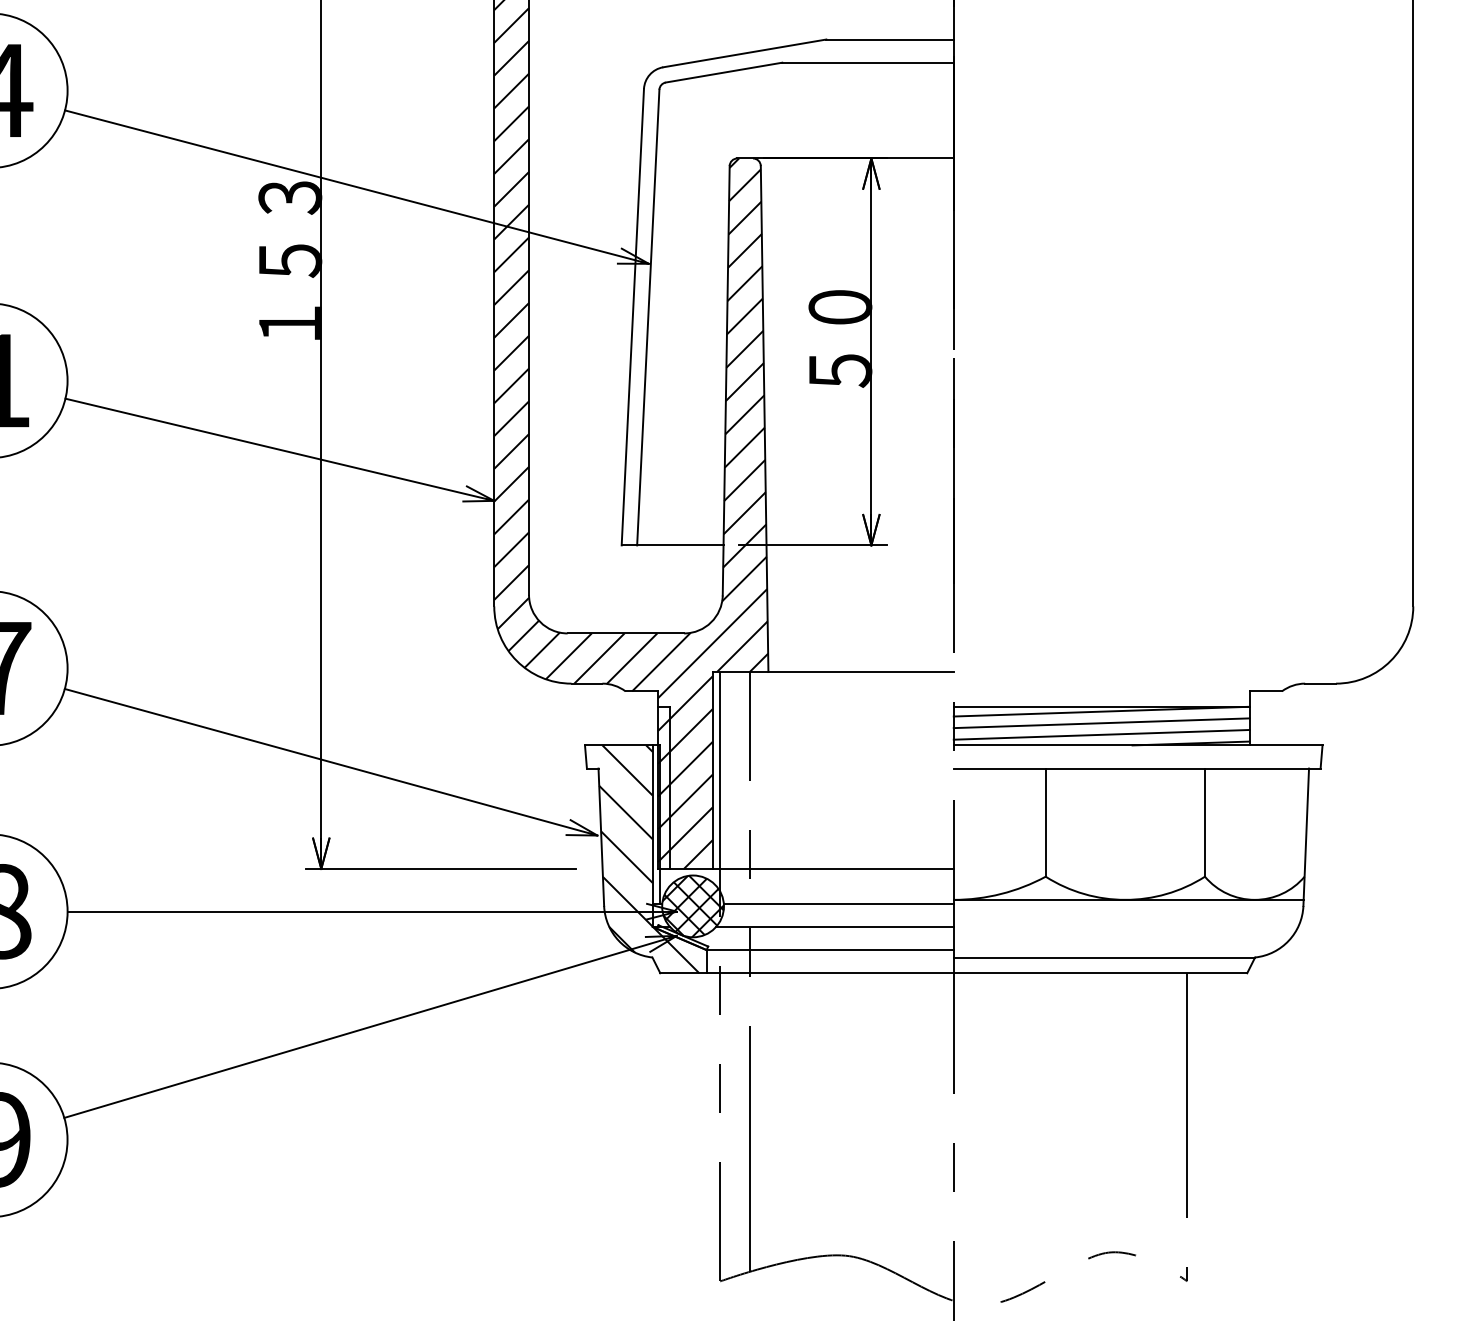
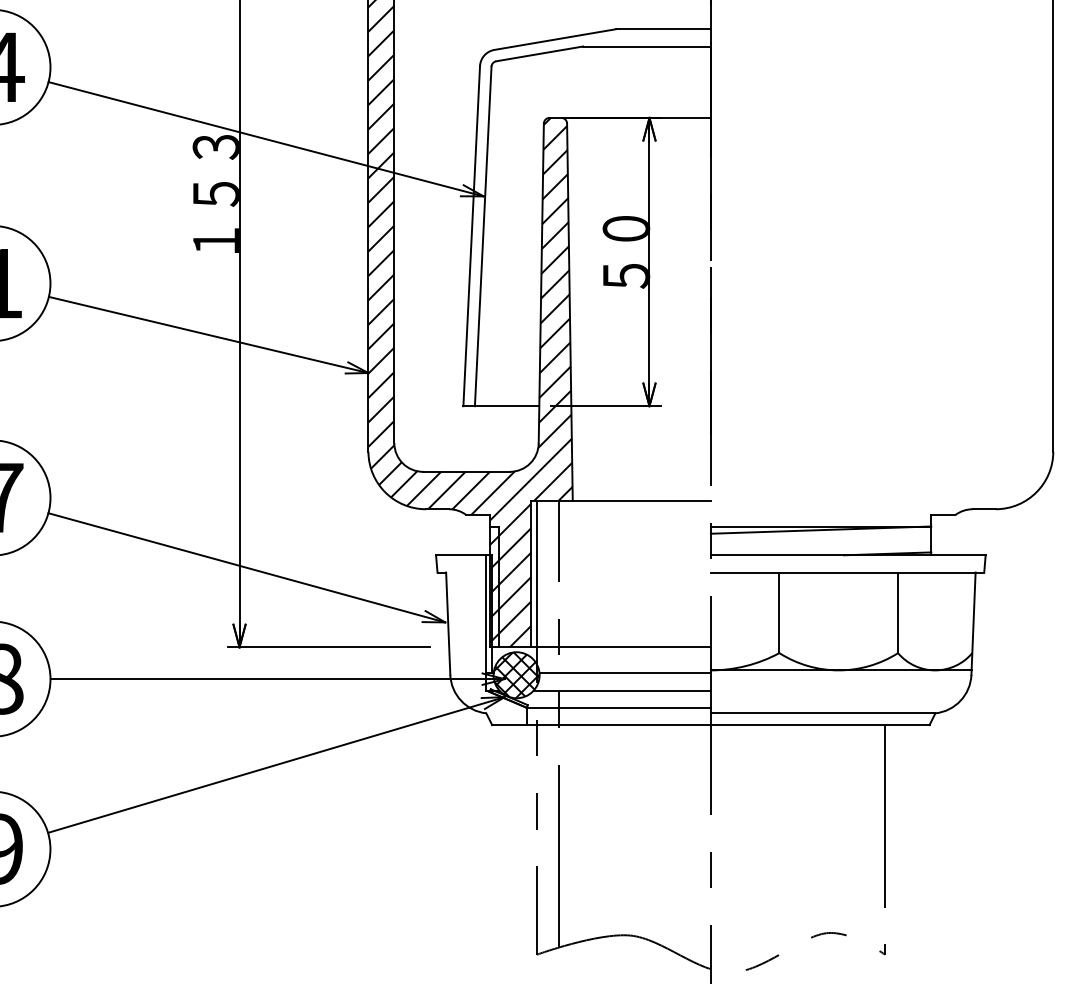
line: (1101, 723) -> (820, 538), removed
line: (1101, 734) -> (820, 547), removed
hatch: (649, 859) -> (484, 640), removed

